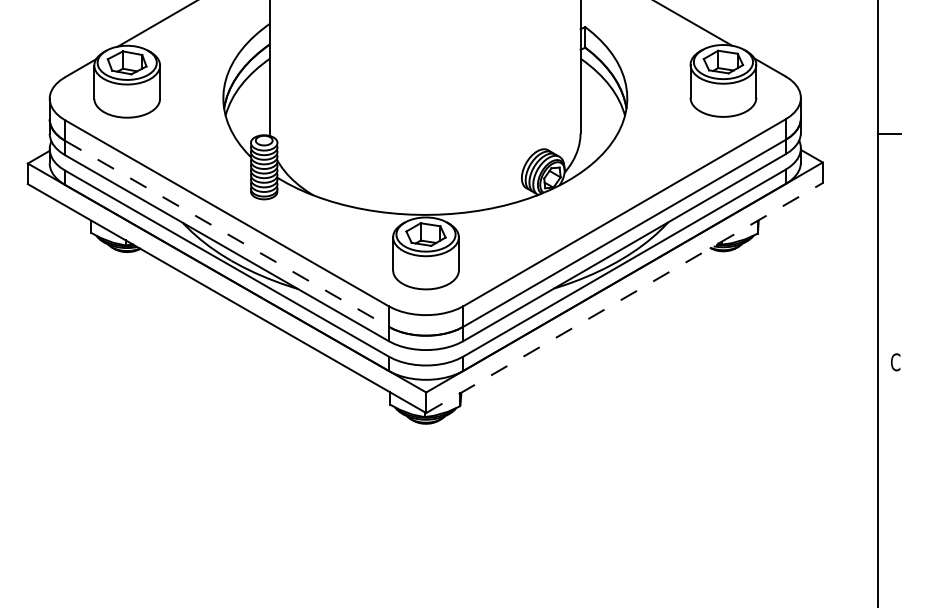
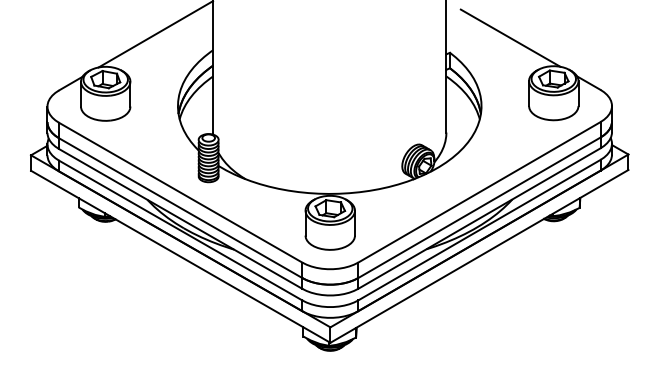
line: (227, 233) -> (181, 207), dashed -> solid
line: (624, 297) -> (479, 255), dashed -> solid

